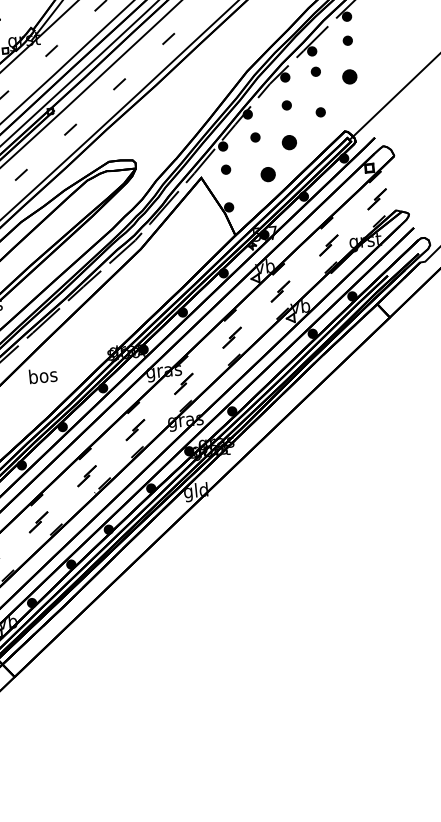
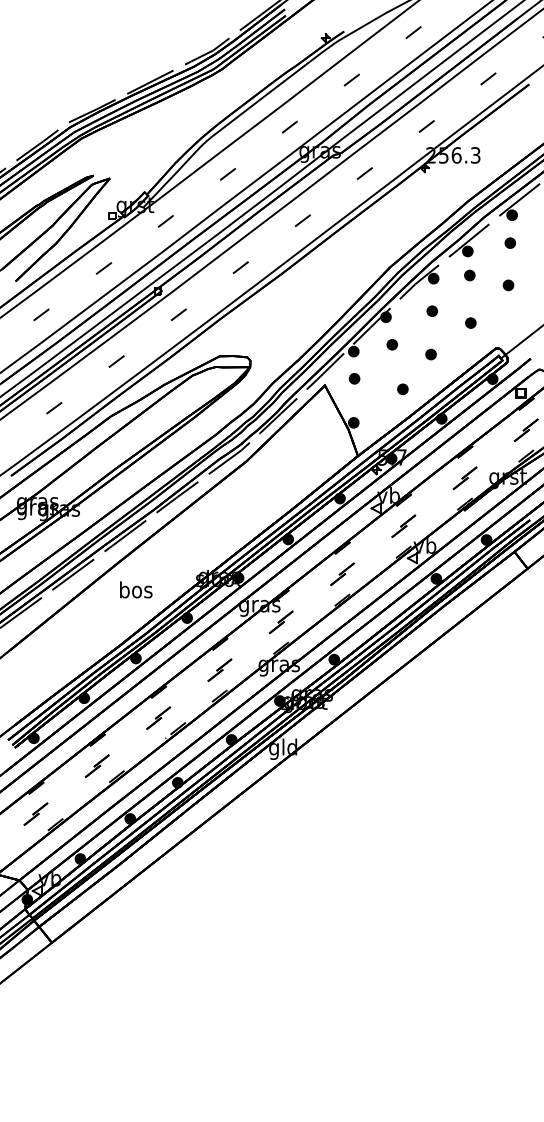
part: (349, 77) -> (508, 285), size x0.62
part: (288, 142) -> (430, 354), size x0.62
part: (267, 174) -> (402, 389), size x0.62
text: (43, 375) -> (136, 589), moved

